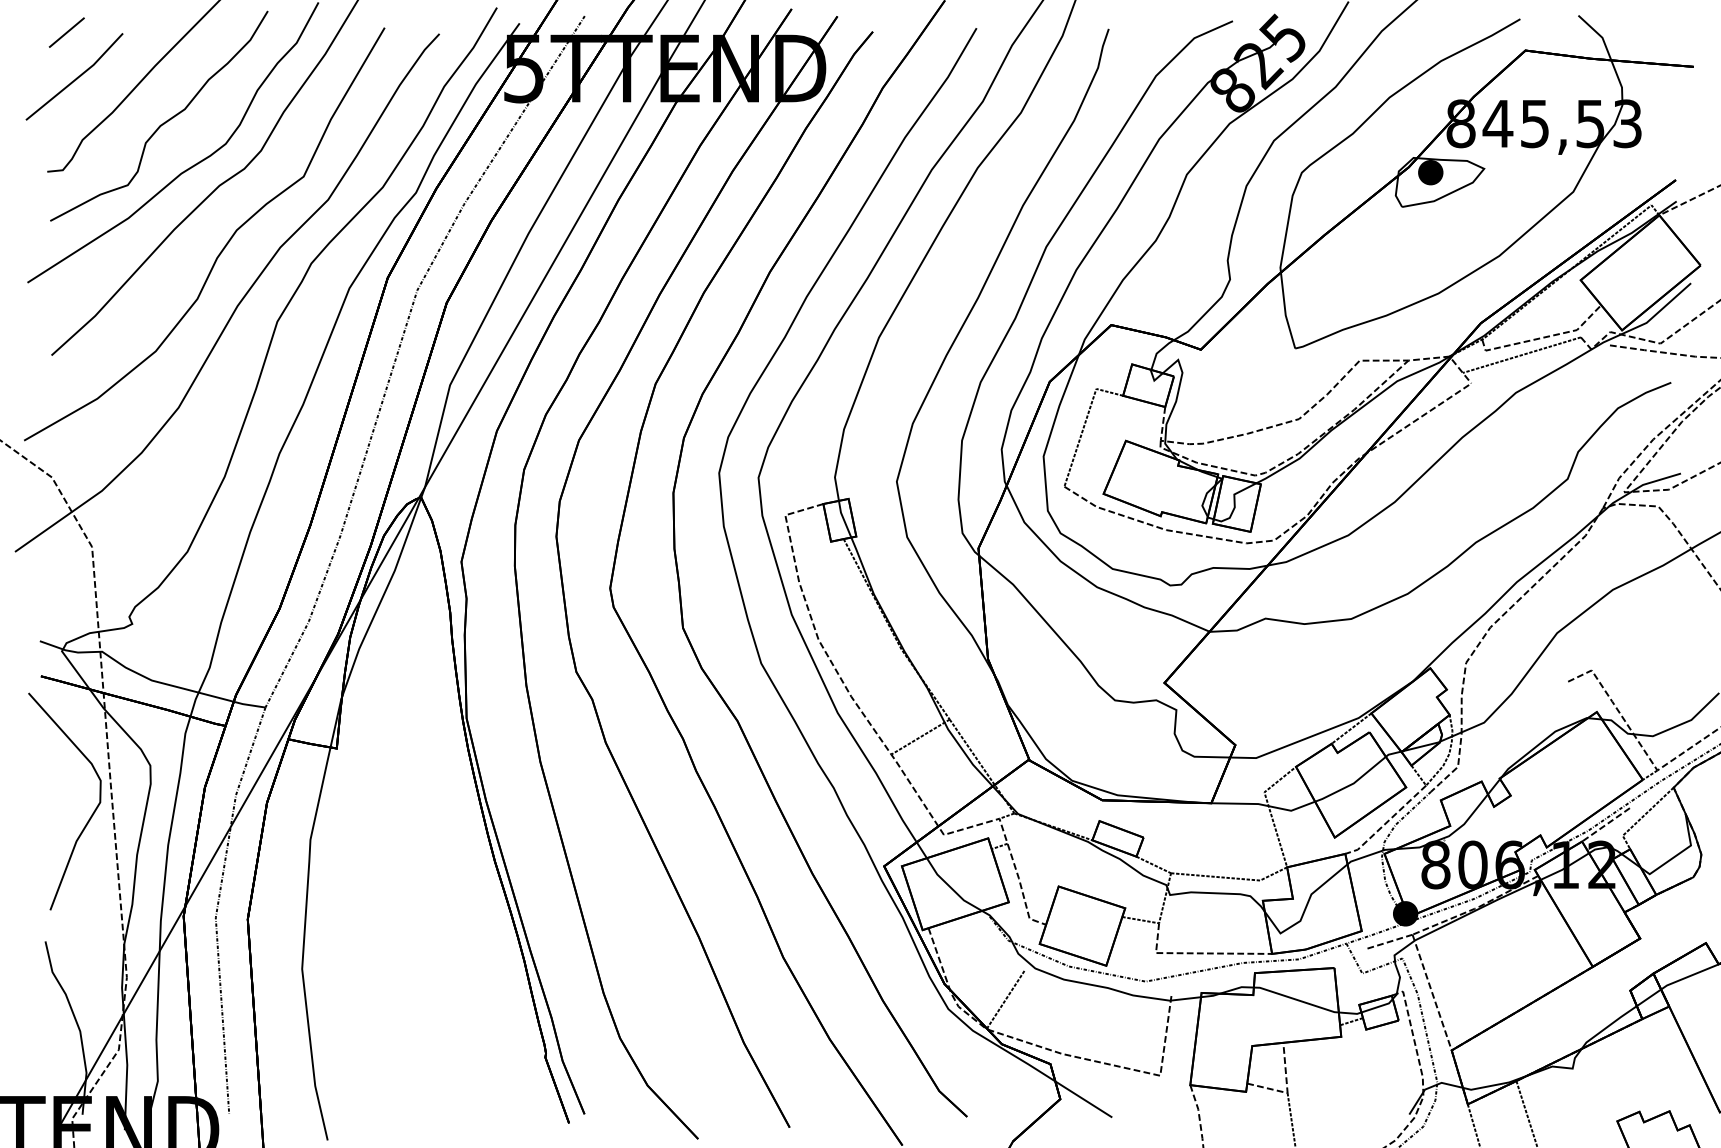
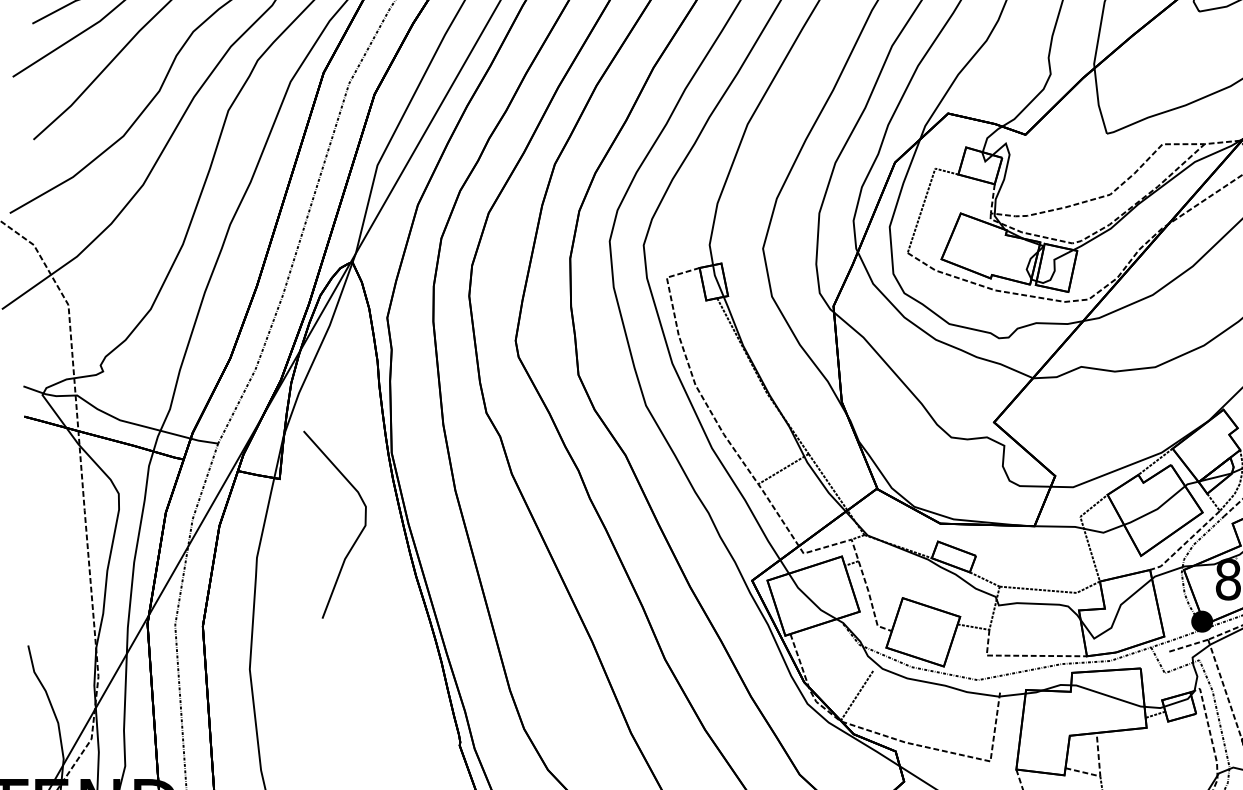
curve: (91, 814) -> (357, 535), moved

